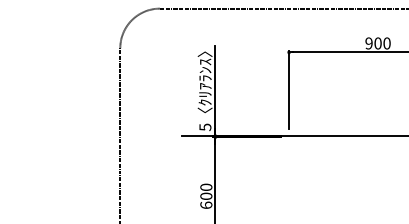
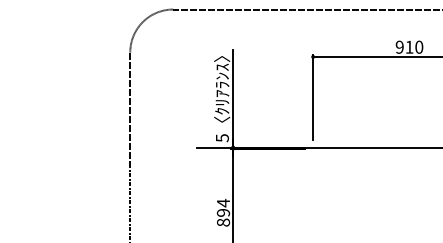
text: (377, 43) -> (408, 47), 900 -> 910
text: (206, 195) -> (223, 211), 600 -> 894

